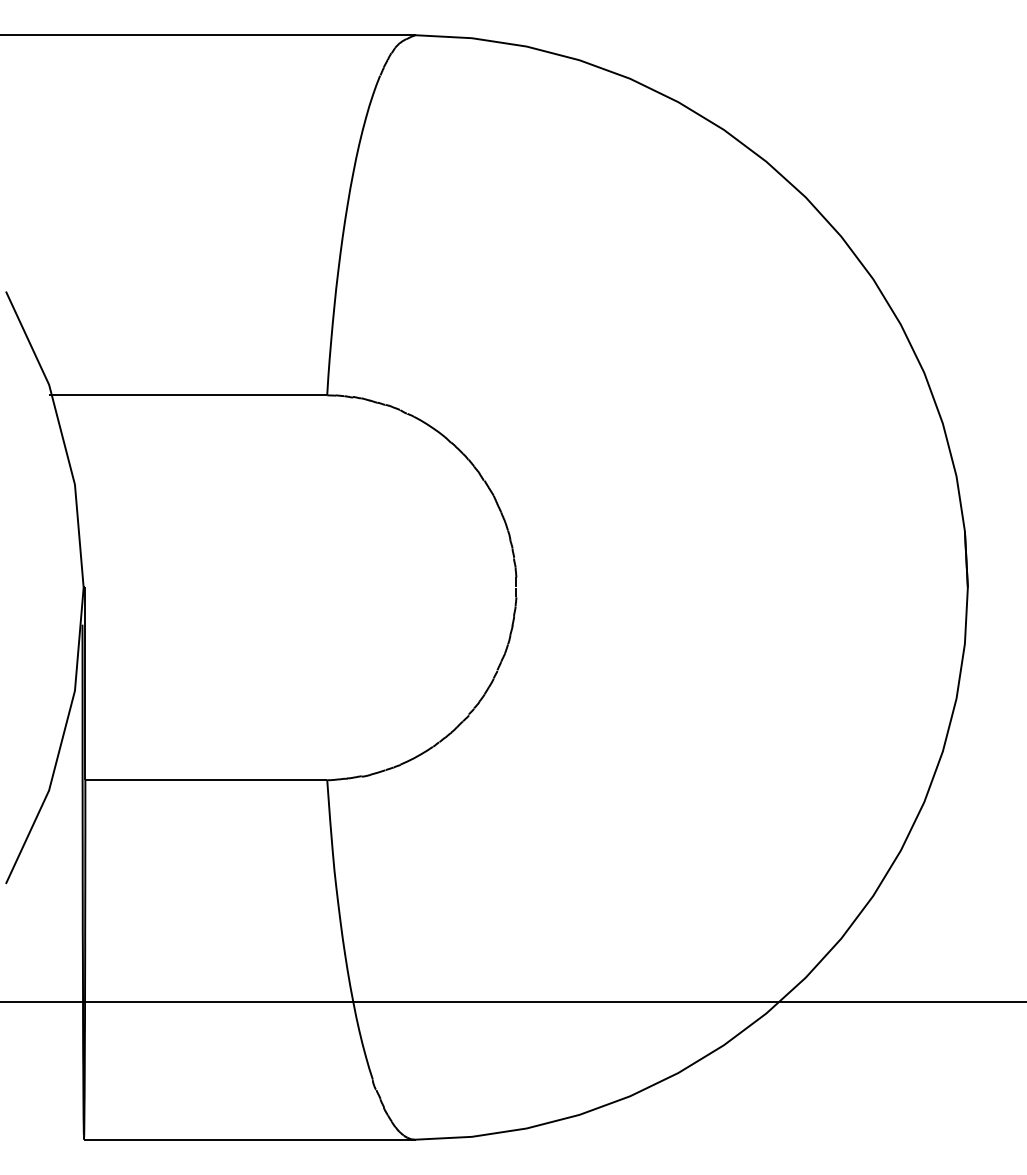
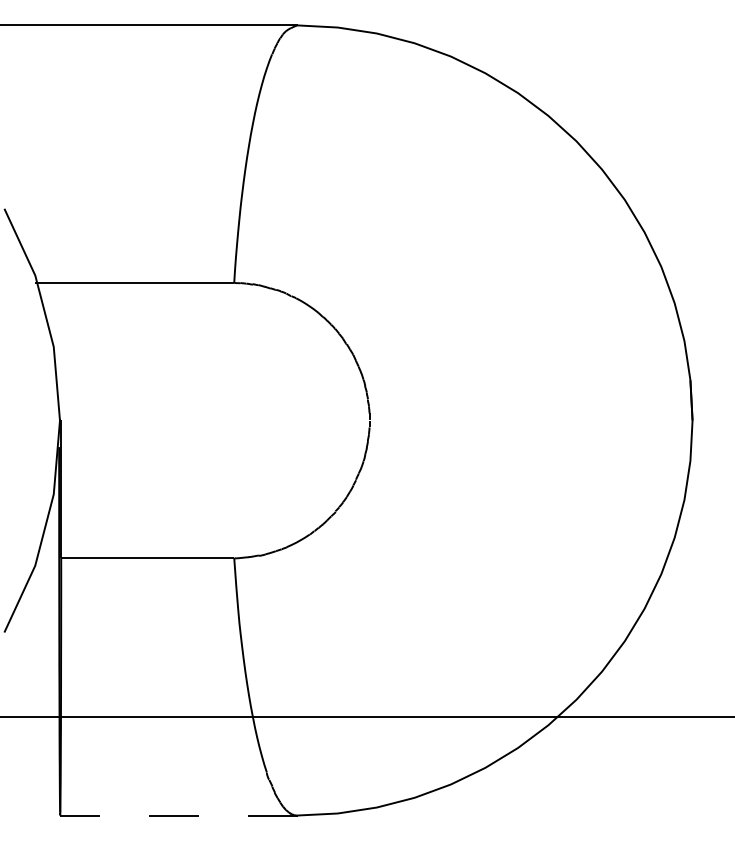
line: (249, 1139) -> (178, 815), solid -> dashed

